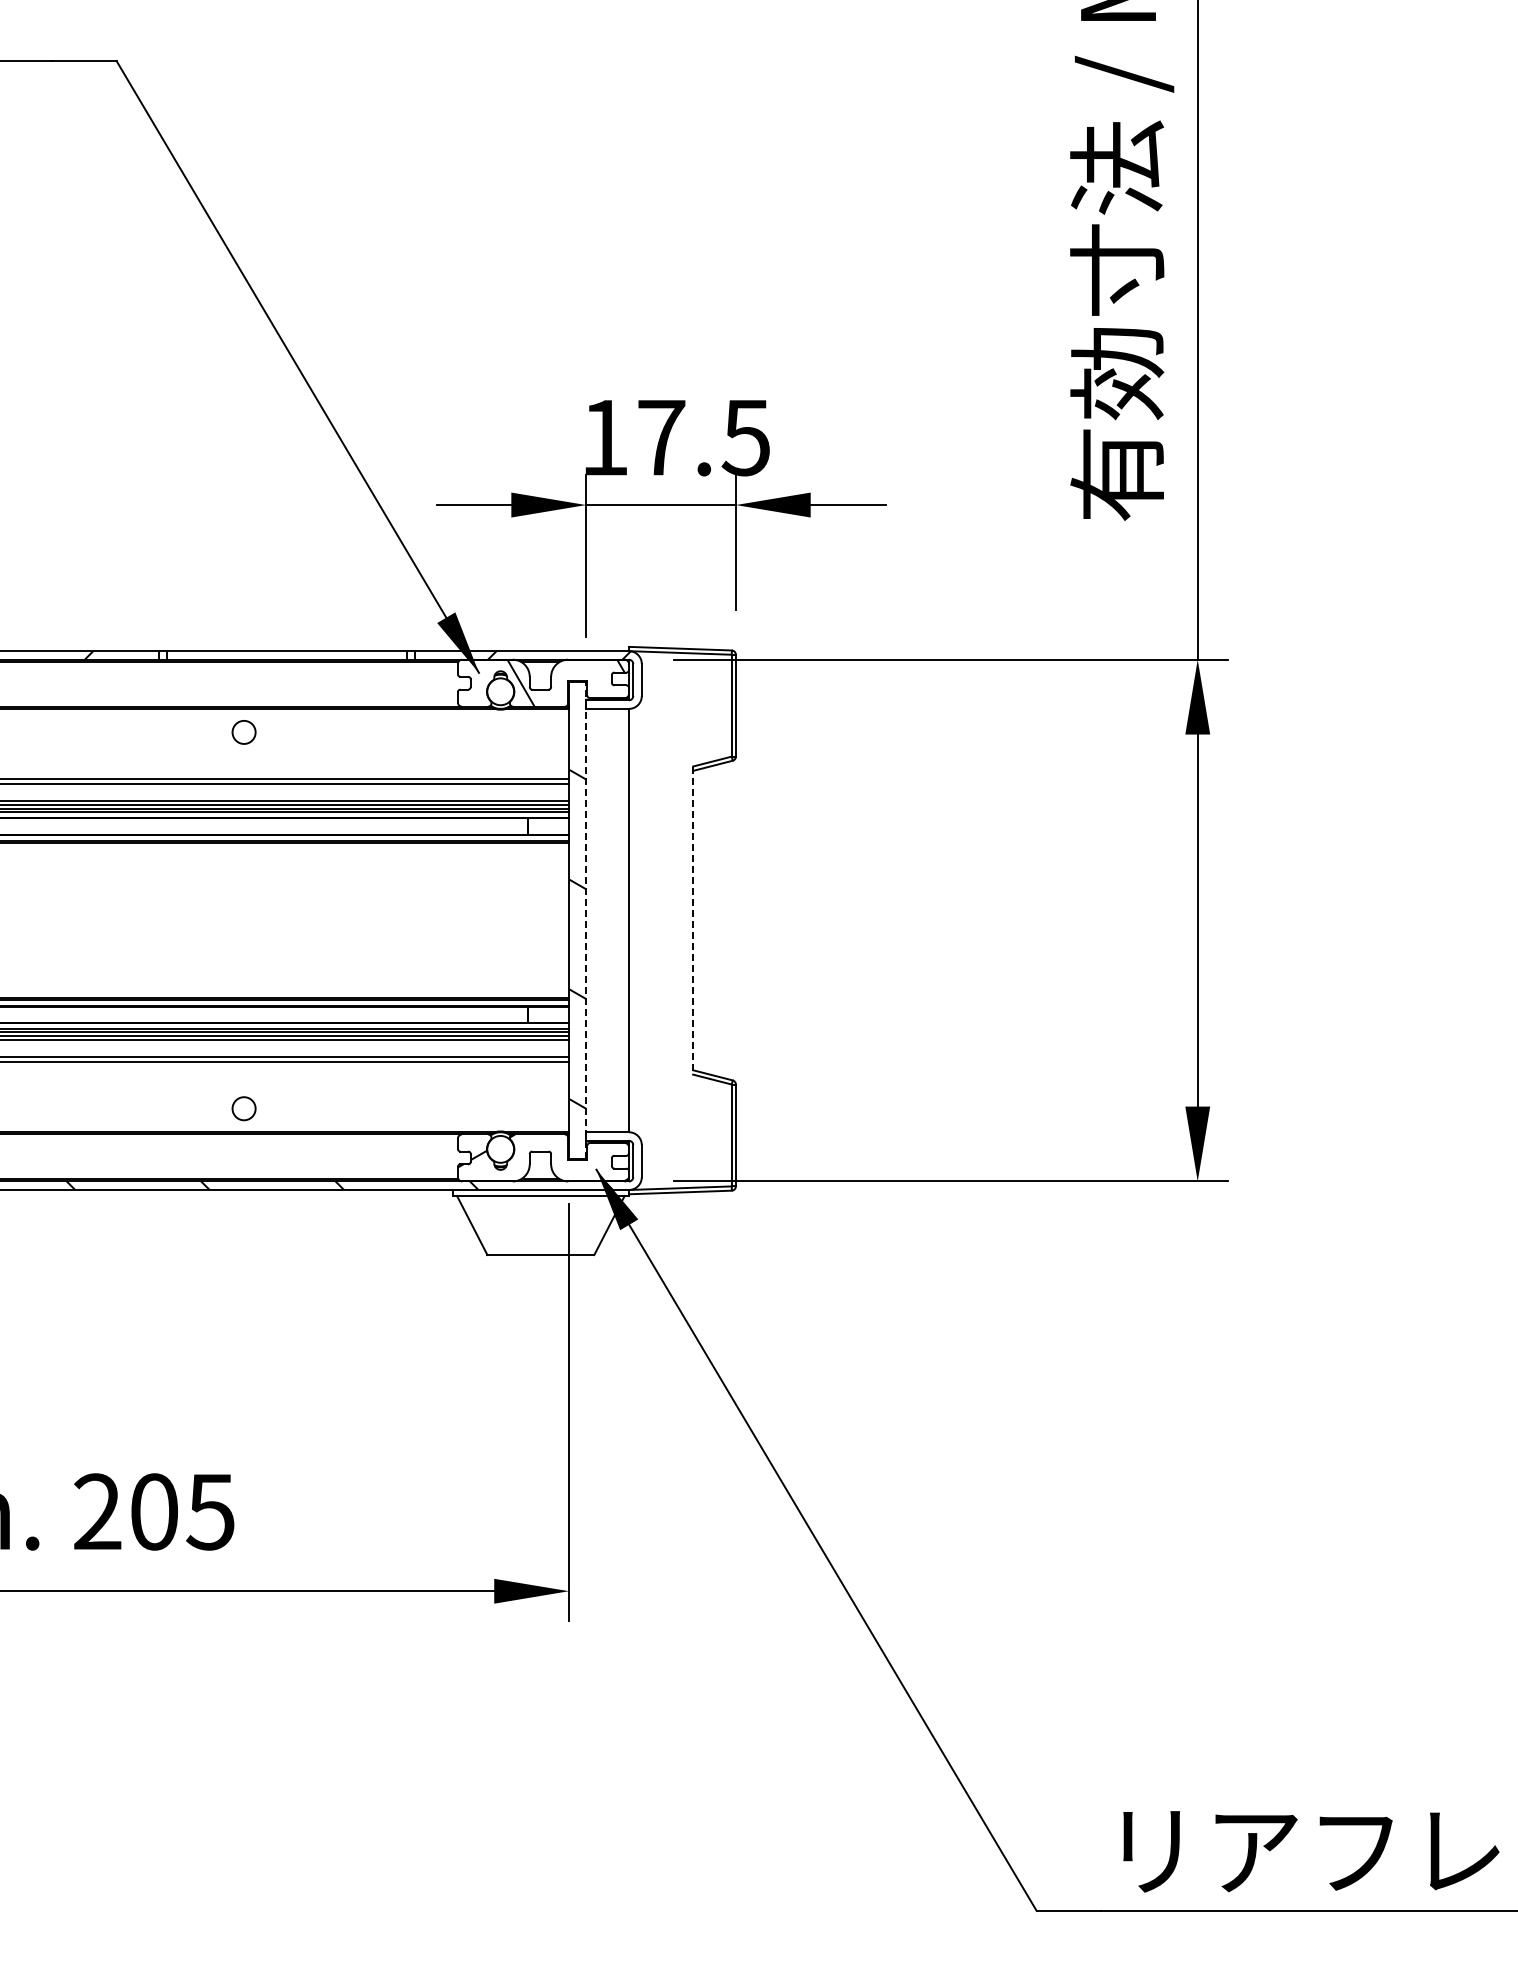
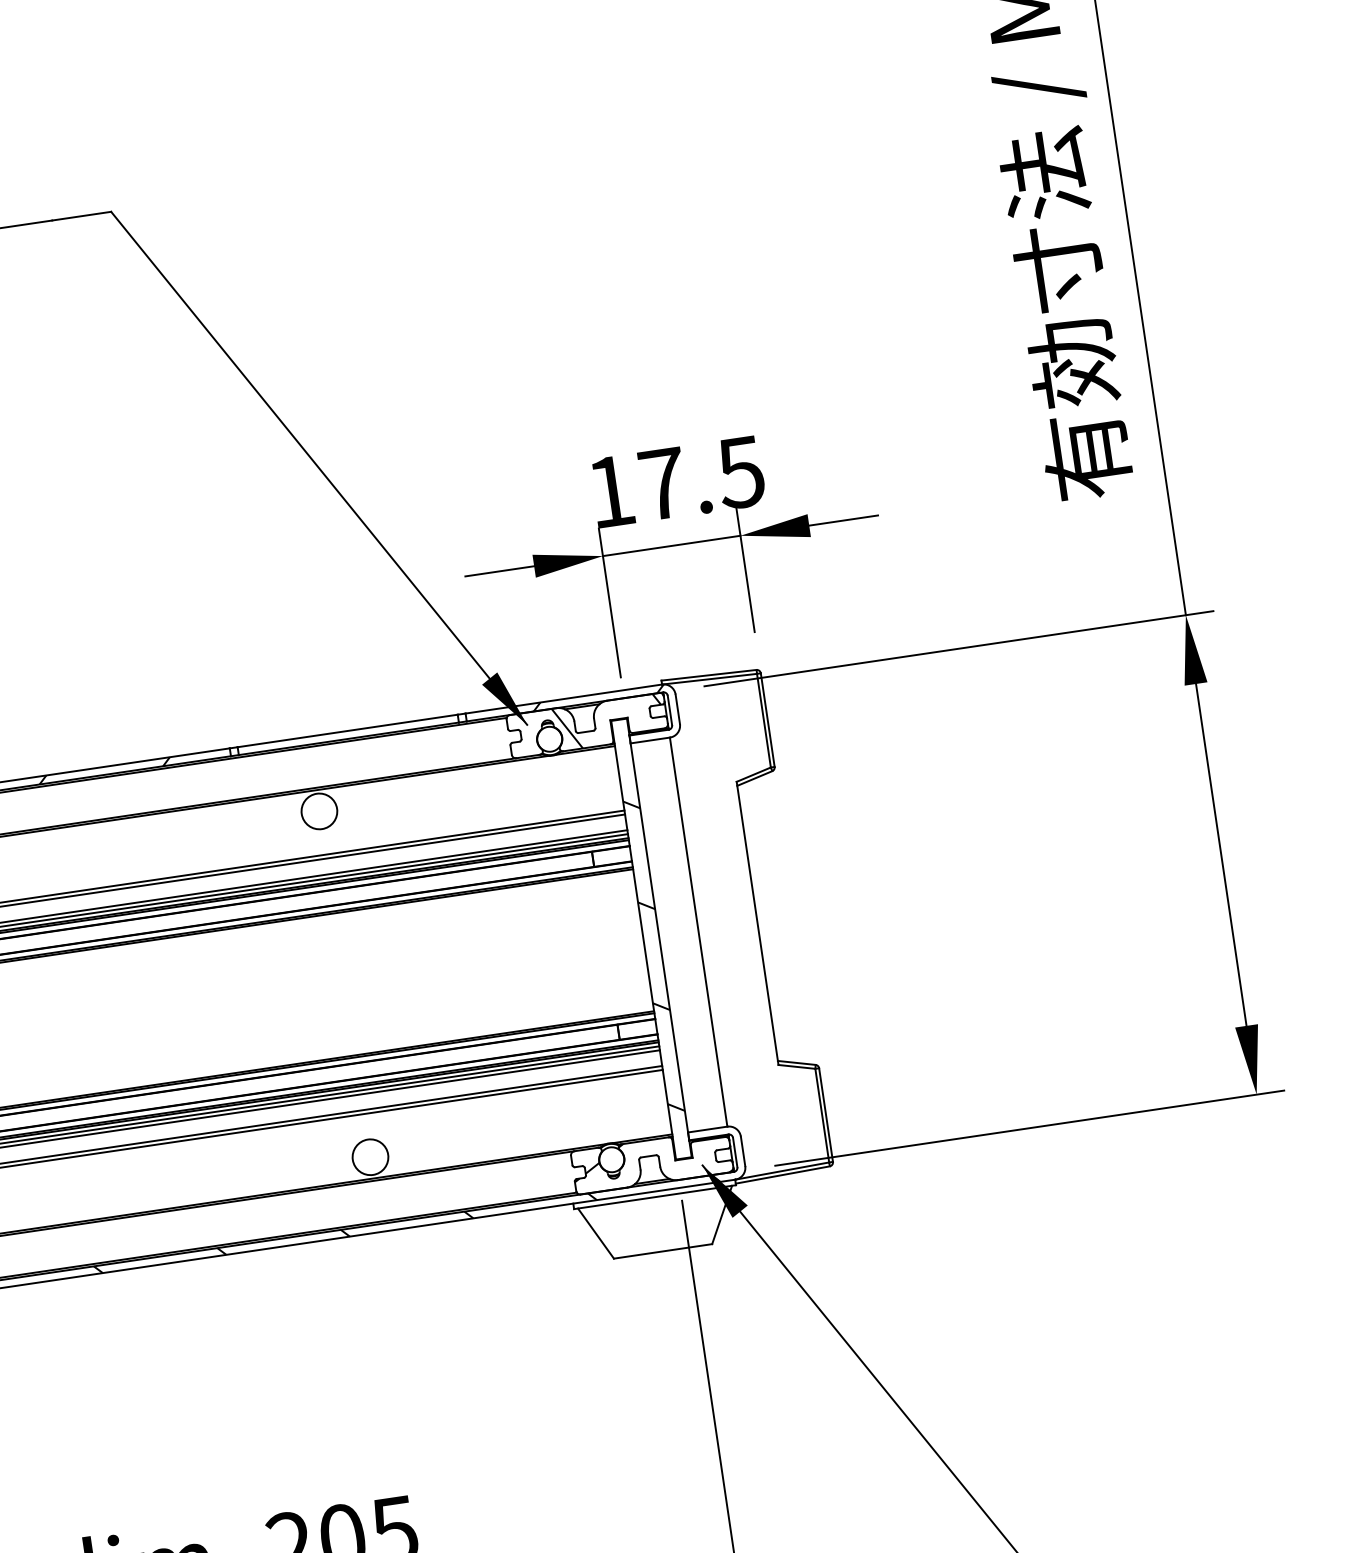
circle: (243, 732) -> (318, 811), size x1.67
line: (586, 920) -> (659, 937), dashed -> solid
line: (693, 921) -> (758, 924), dashed -> solid
circle: (243, 1108) -> (369, 1157), size x1.67

